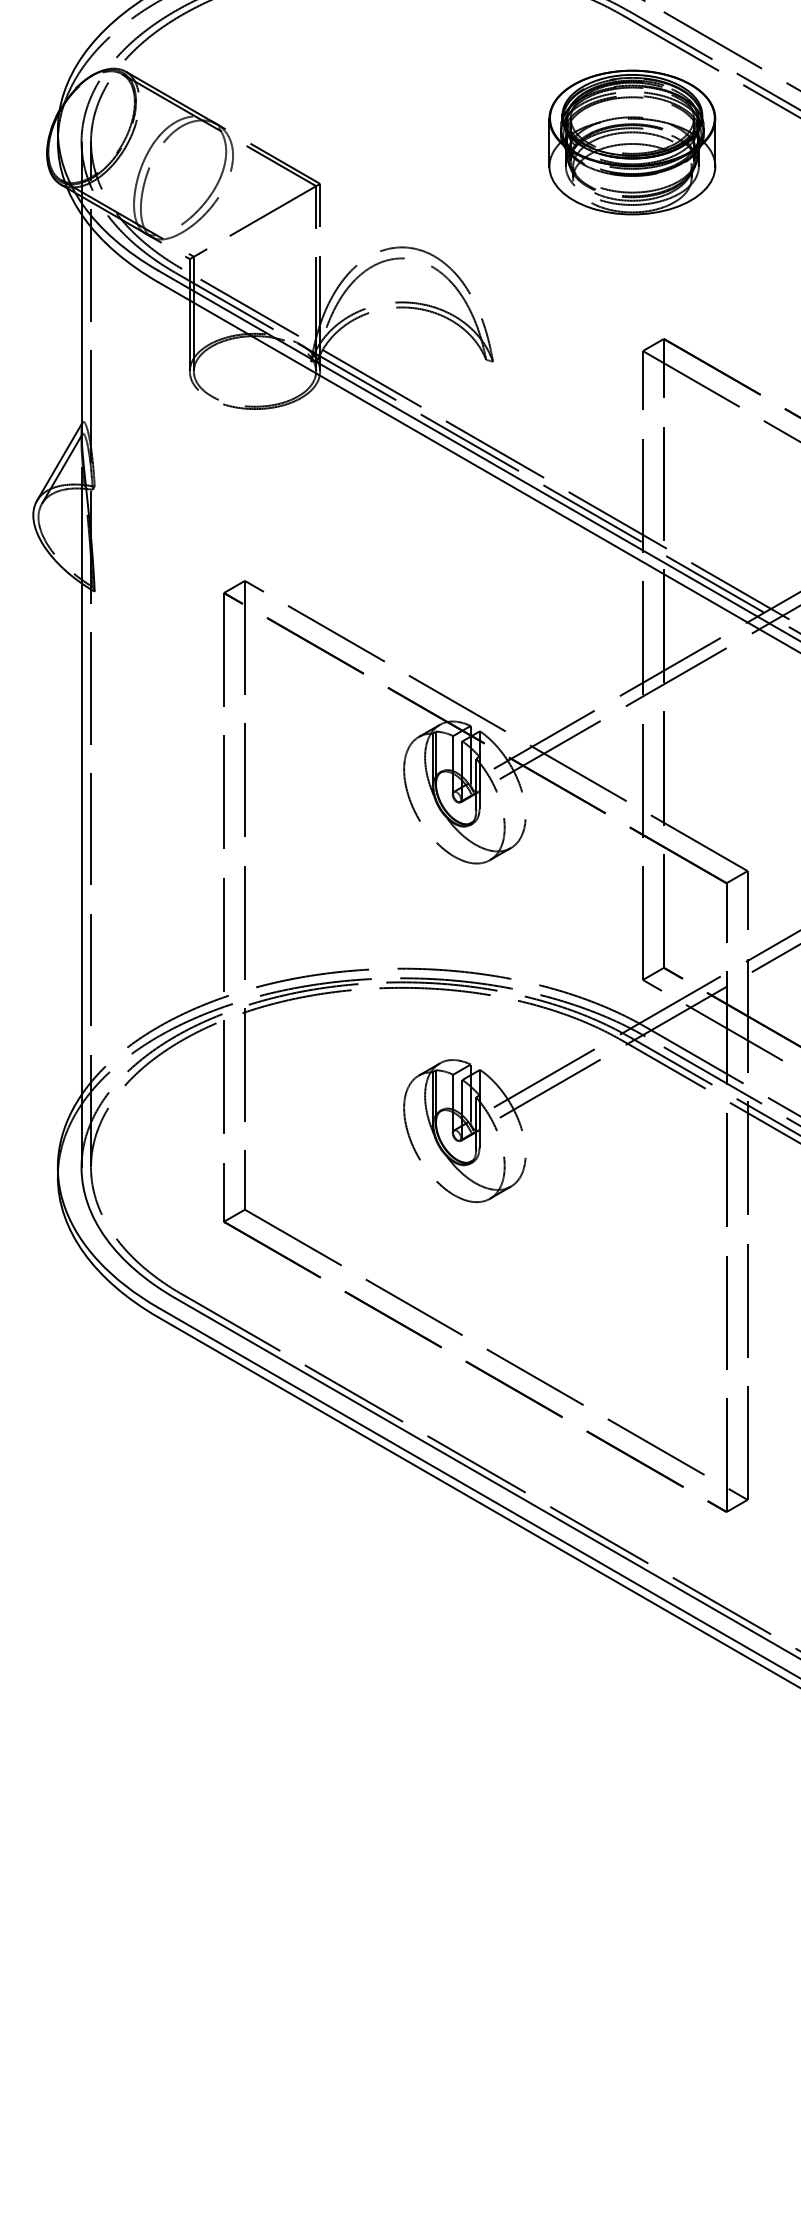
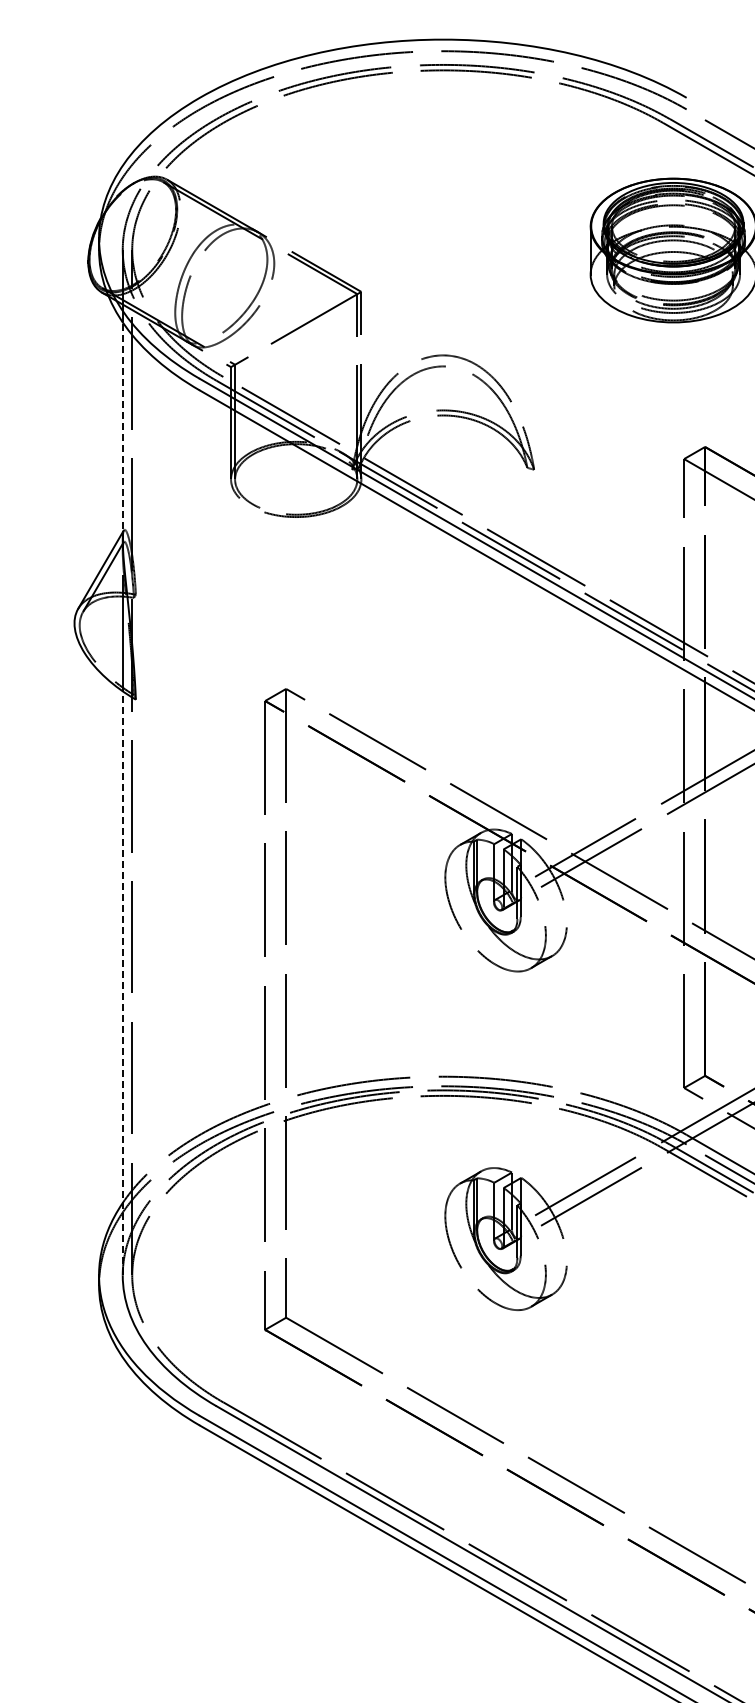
line: (81, 322) -> (122, 430), solid -> dashed
line: (81, 874) -> (122, 982), solid -> dashed

